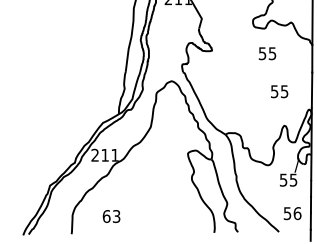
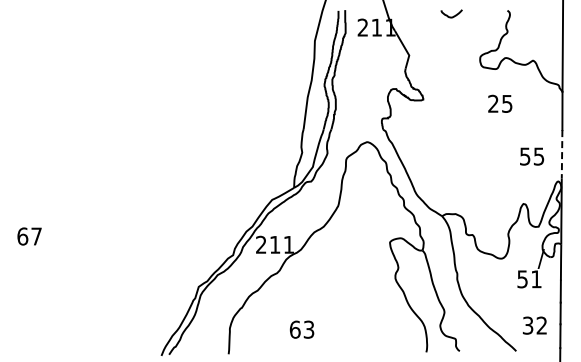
text: (262, 53) -> (493, 103), 55 -> 25
line: (312, 90) -> (562, 154), solid -> dashed
text: (279, 91) -> (532, 156), moved
text: (293, 180) -> (536, 279), 55 -> 51
text: (292, 213) -> (535, 325), 56 -> 32
text: (111, 216) -> (301, 329), moved

